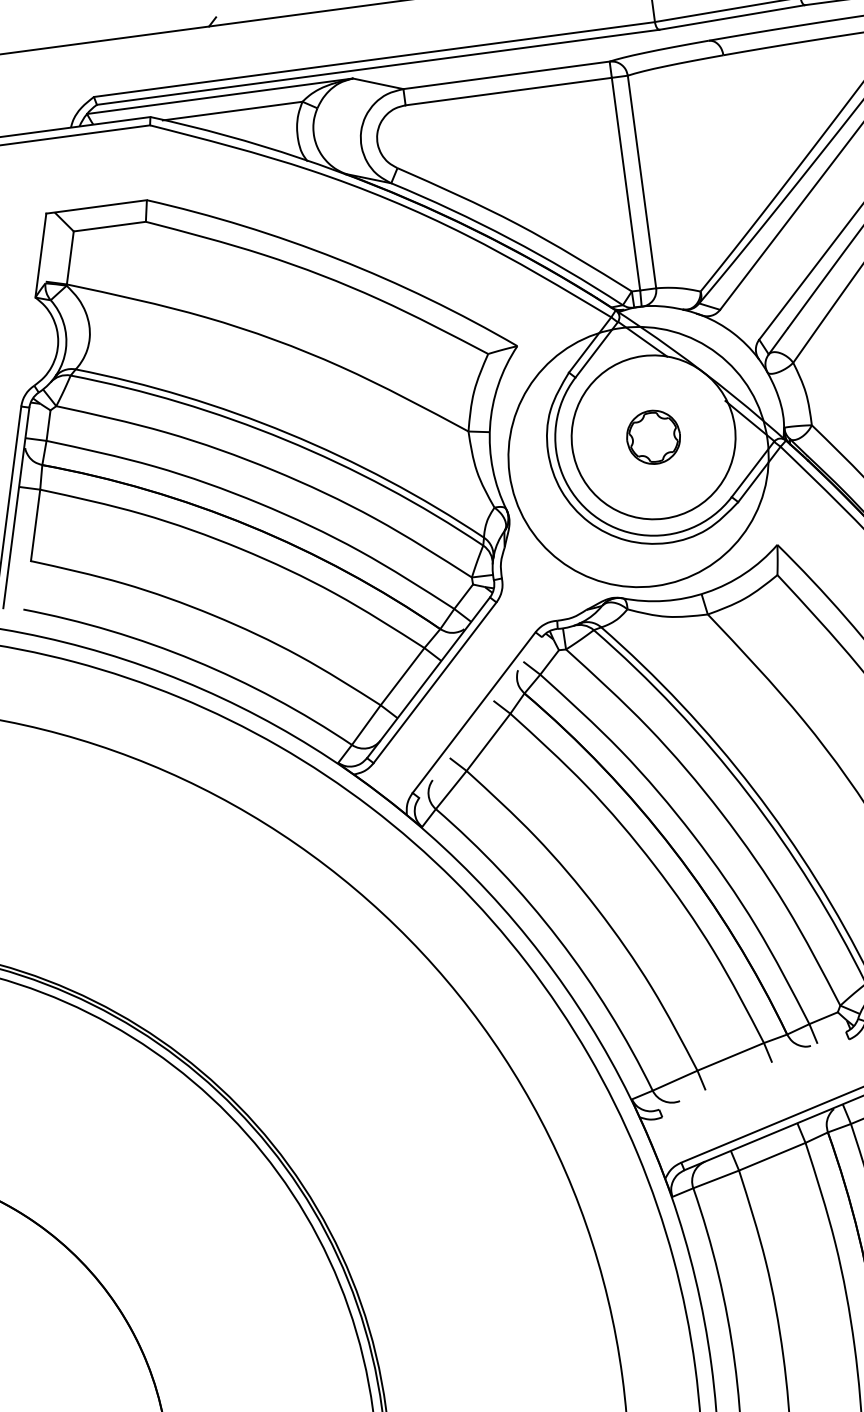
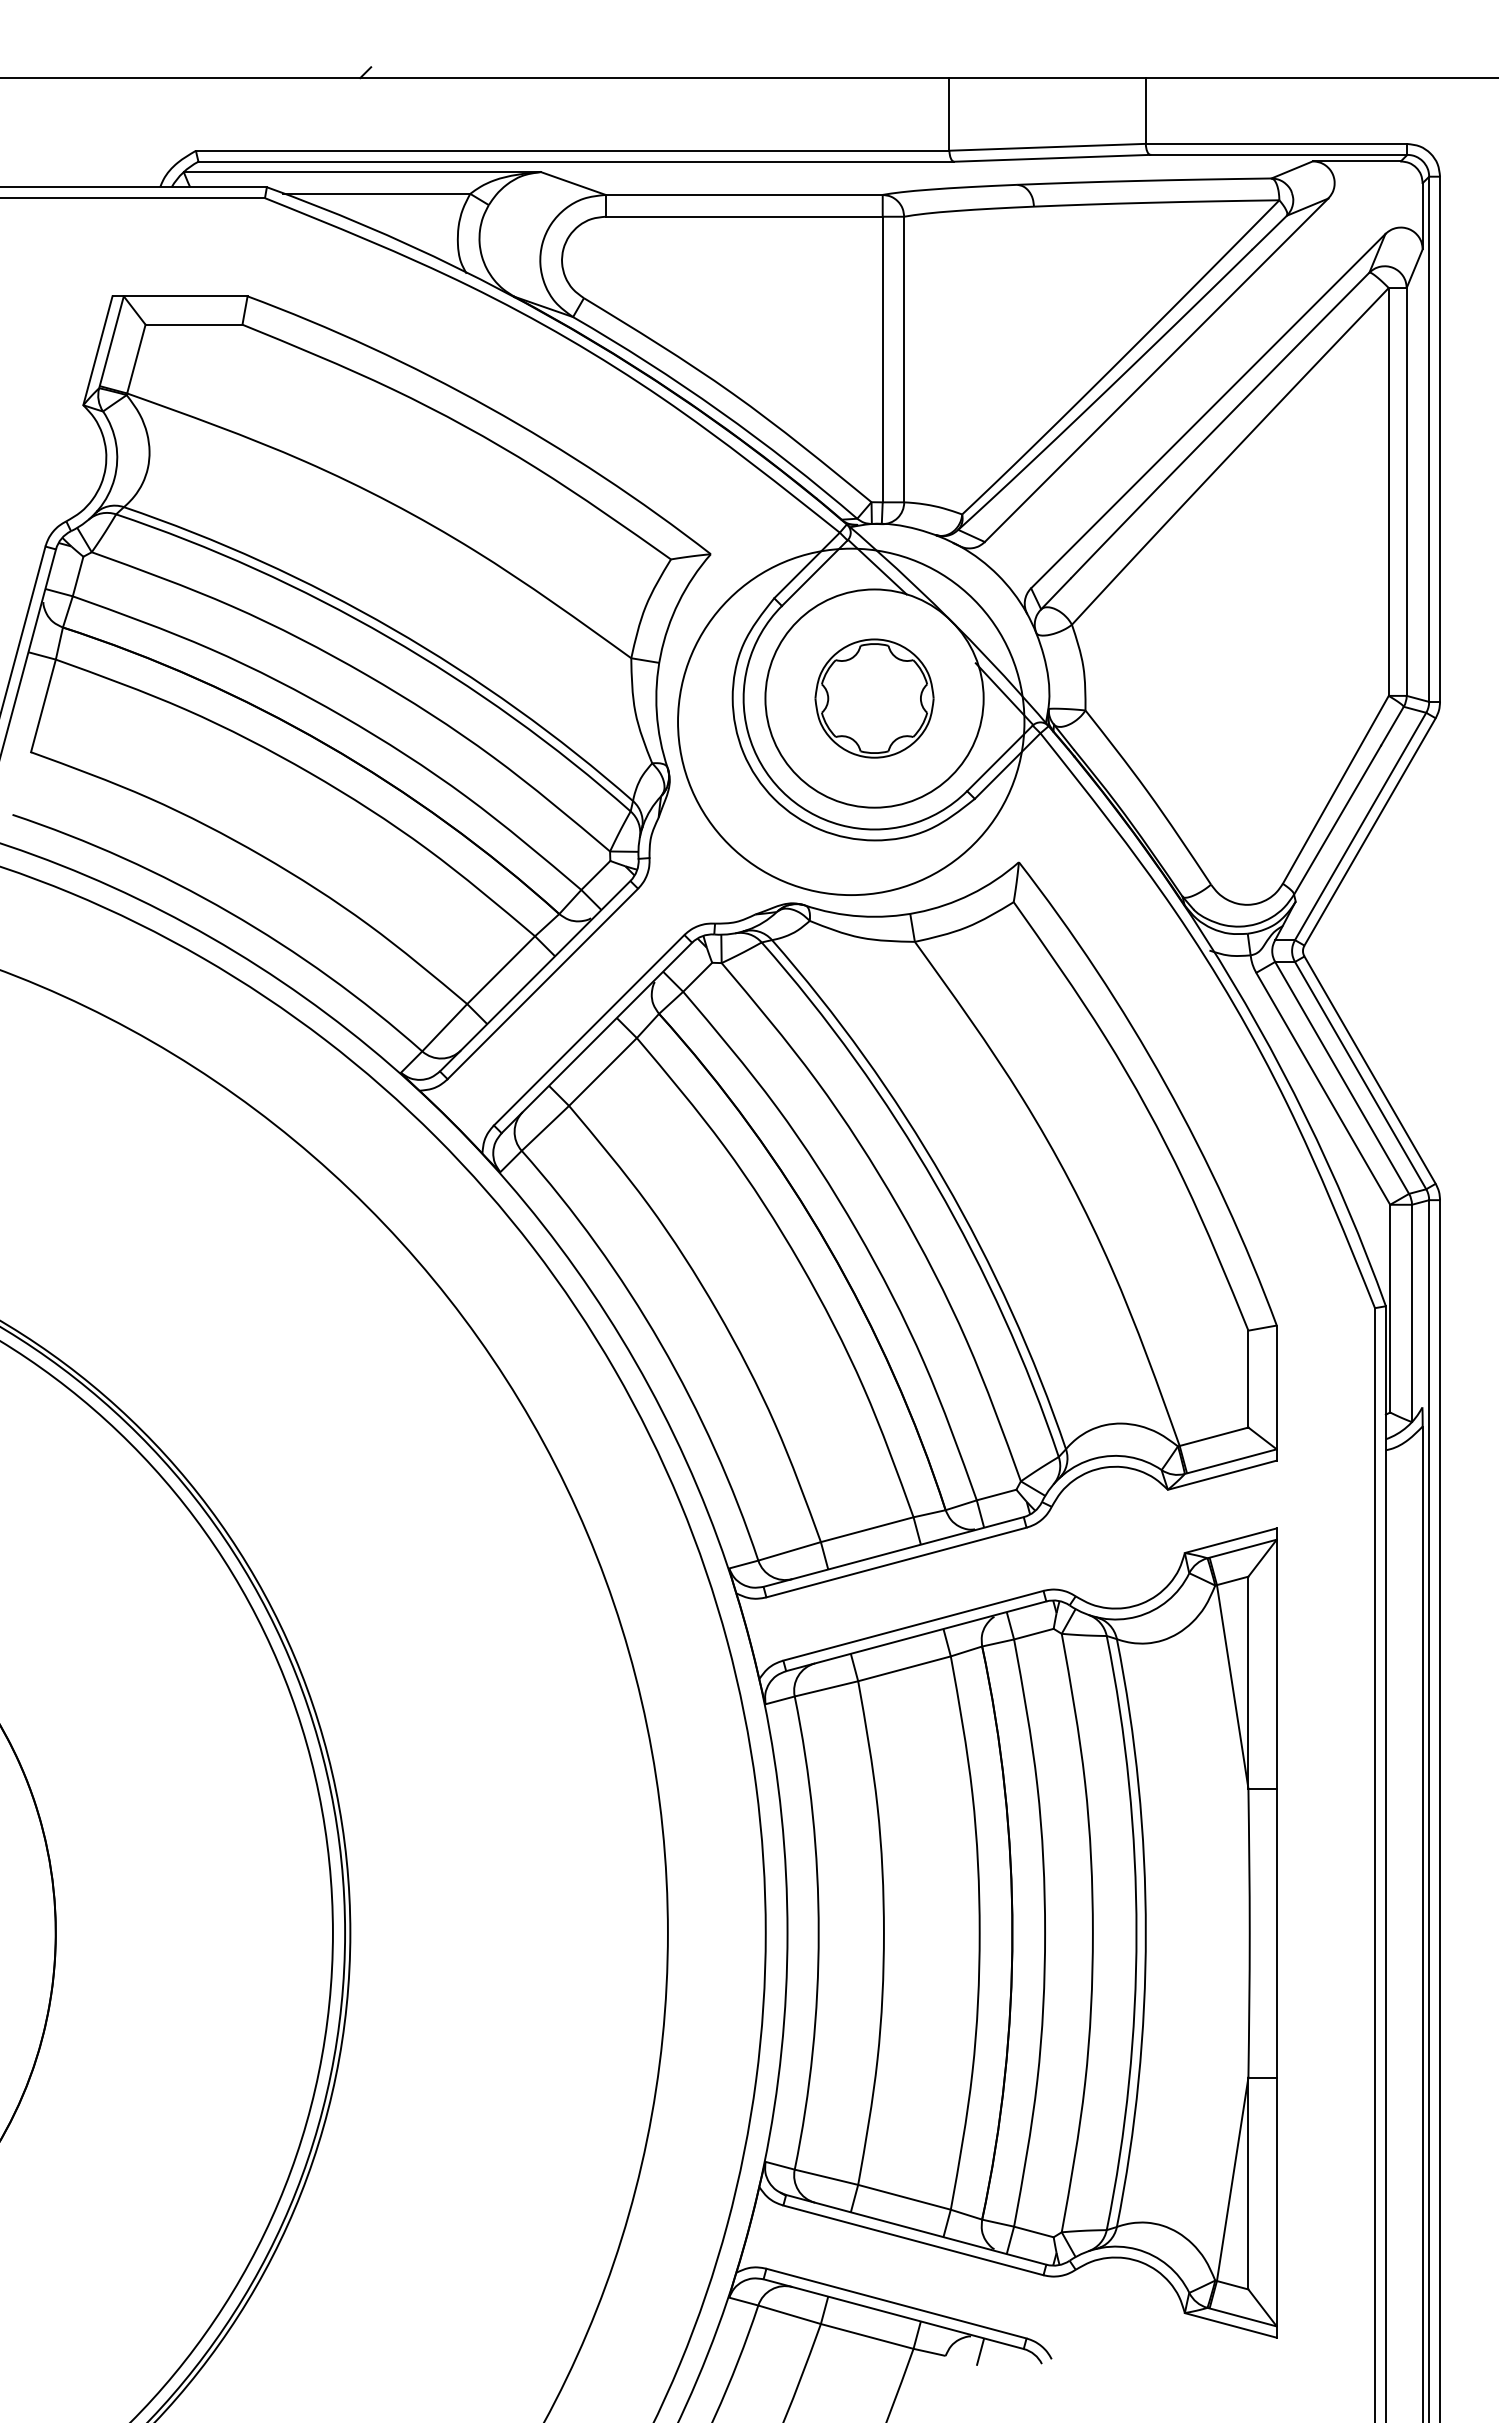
line: (50, 248) -> (111, 342), added
part: (653, 437) -> (874, 698), size x1.67
line: (480, 717) -> (596, 1037), added
line: (752, 1070) -> (893, 1551), added
line: (755, 1078) -> (896, 1562), added

